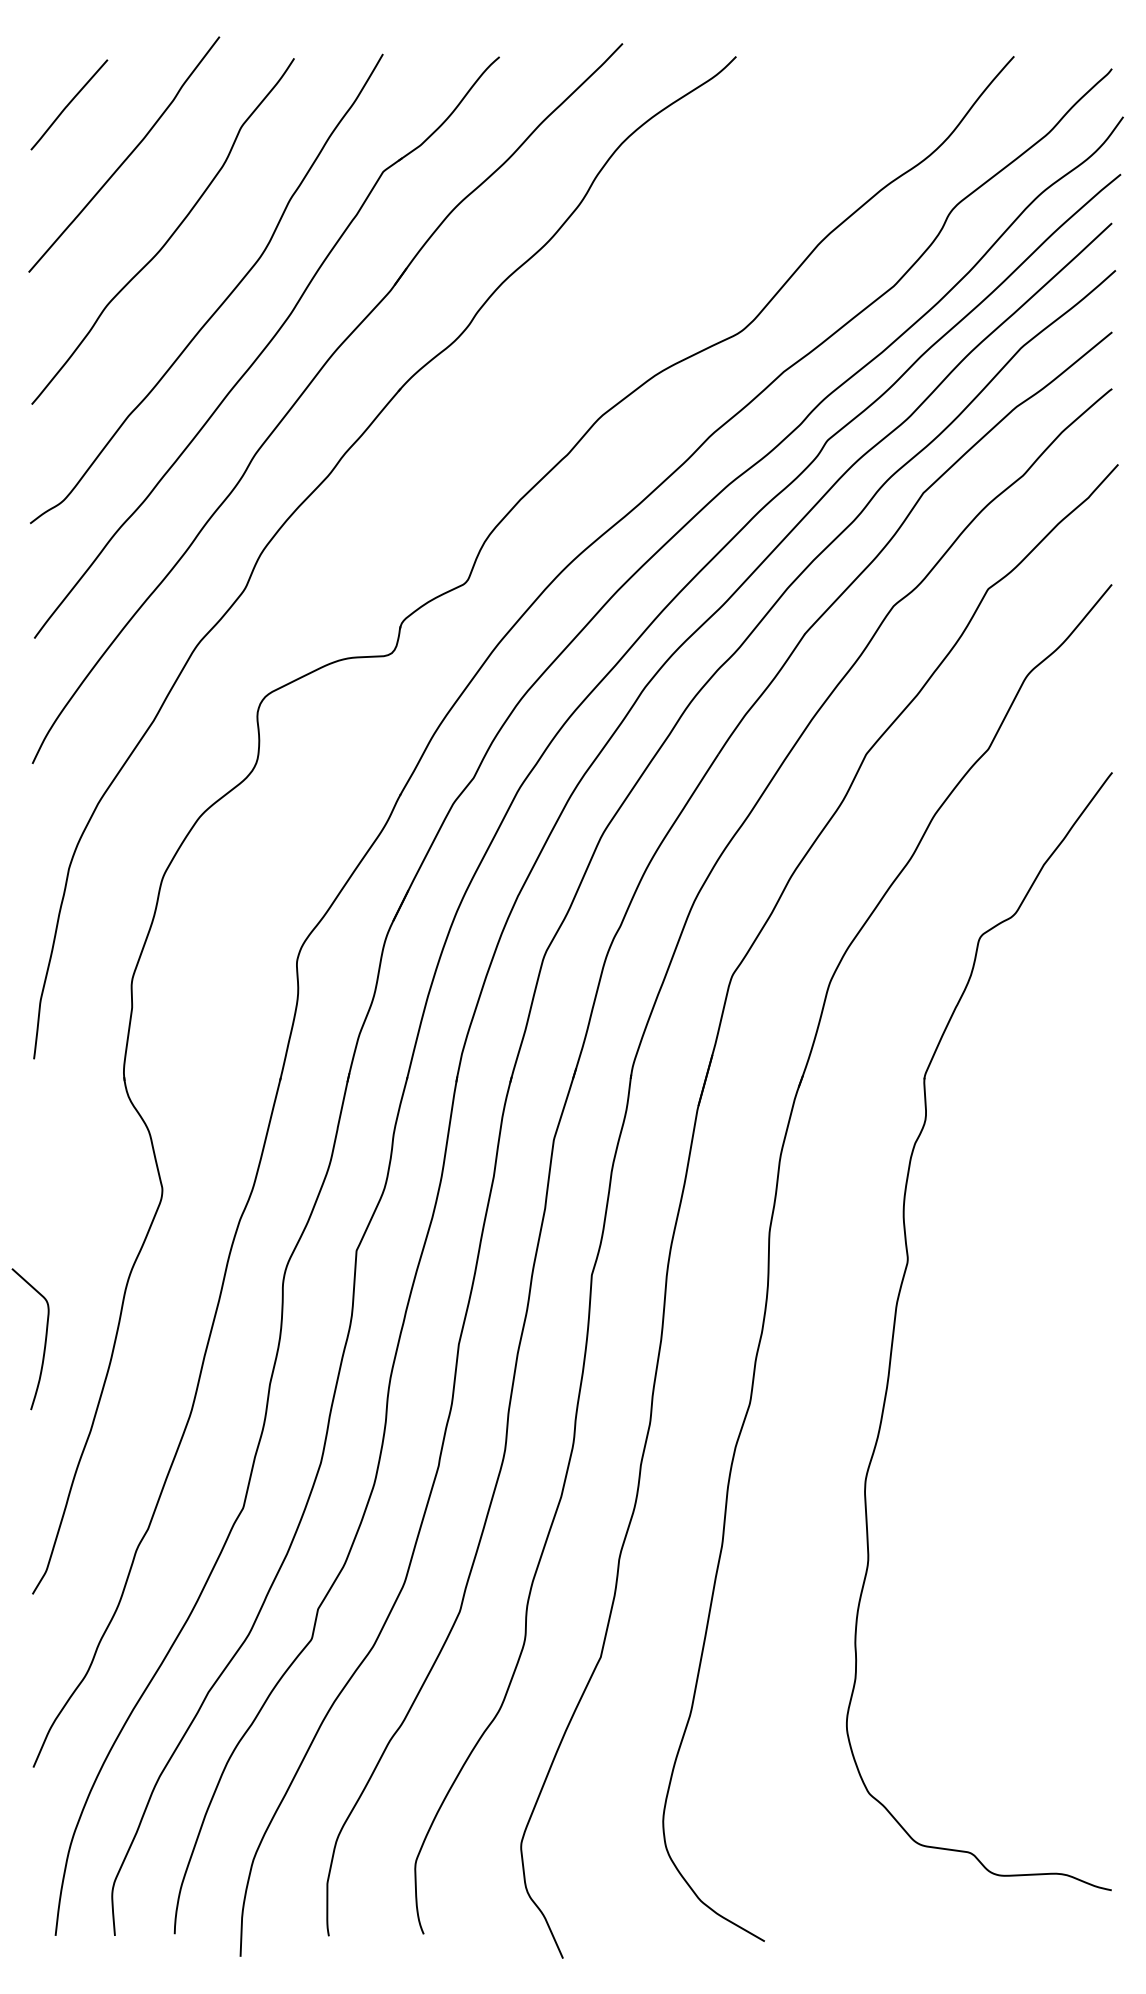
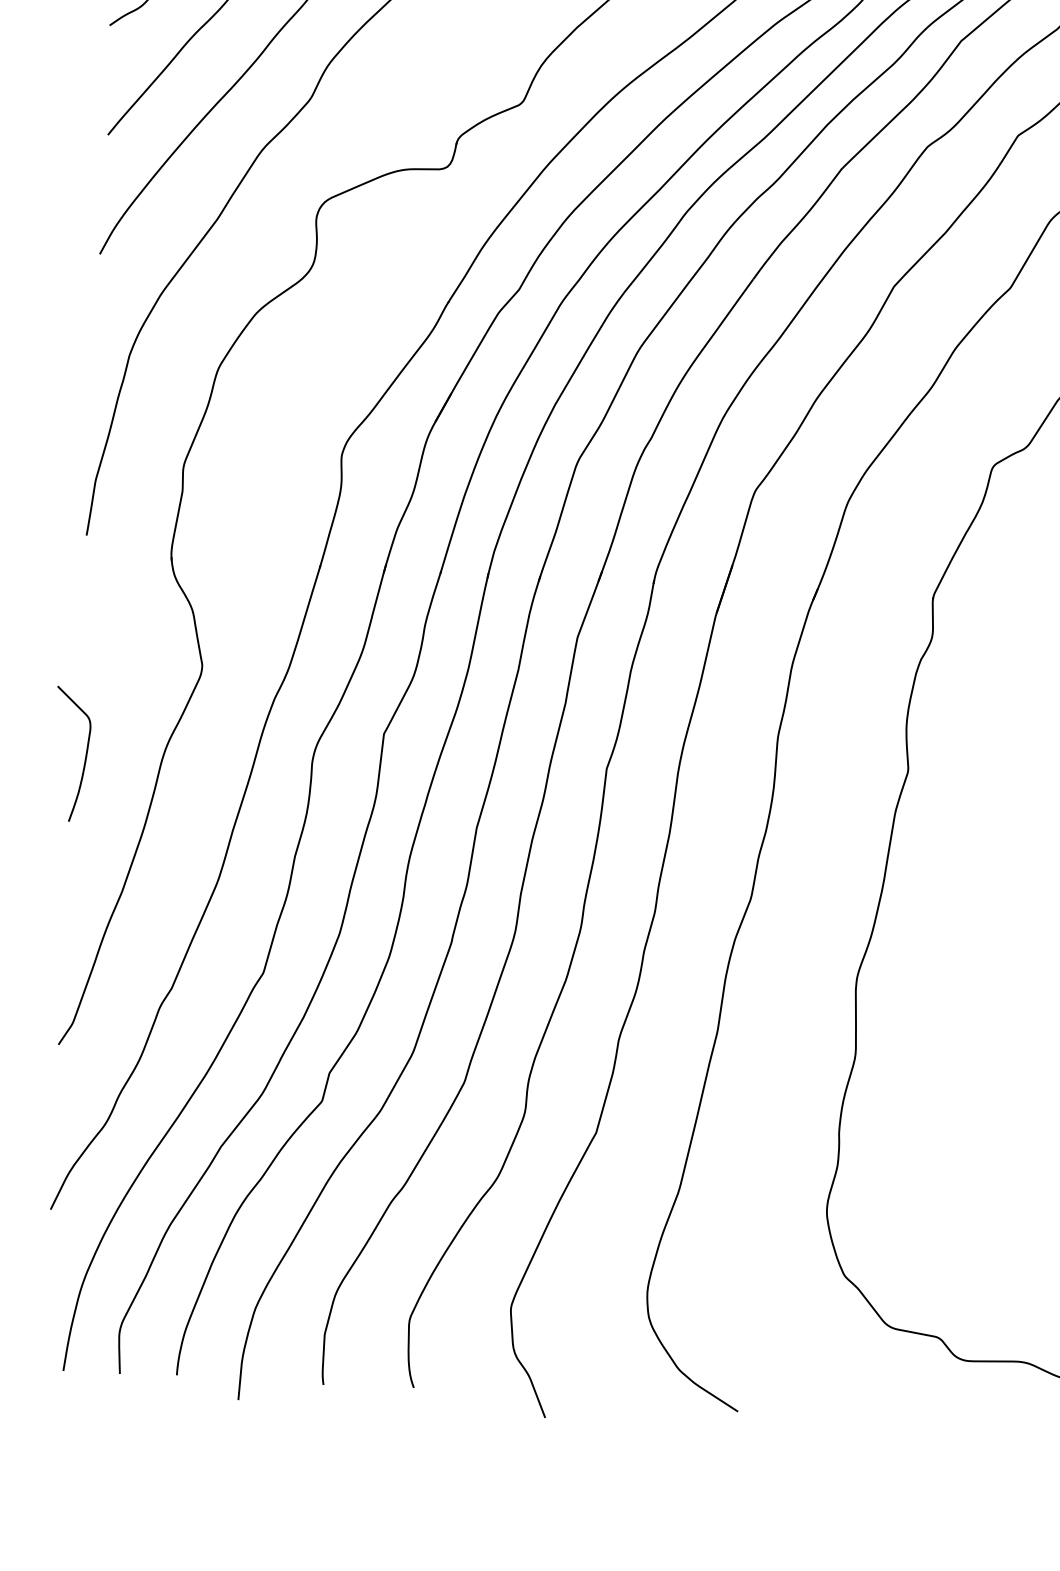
curve: (44, 1341) -> (84, 757), moved

